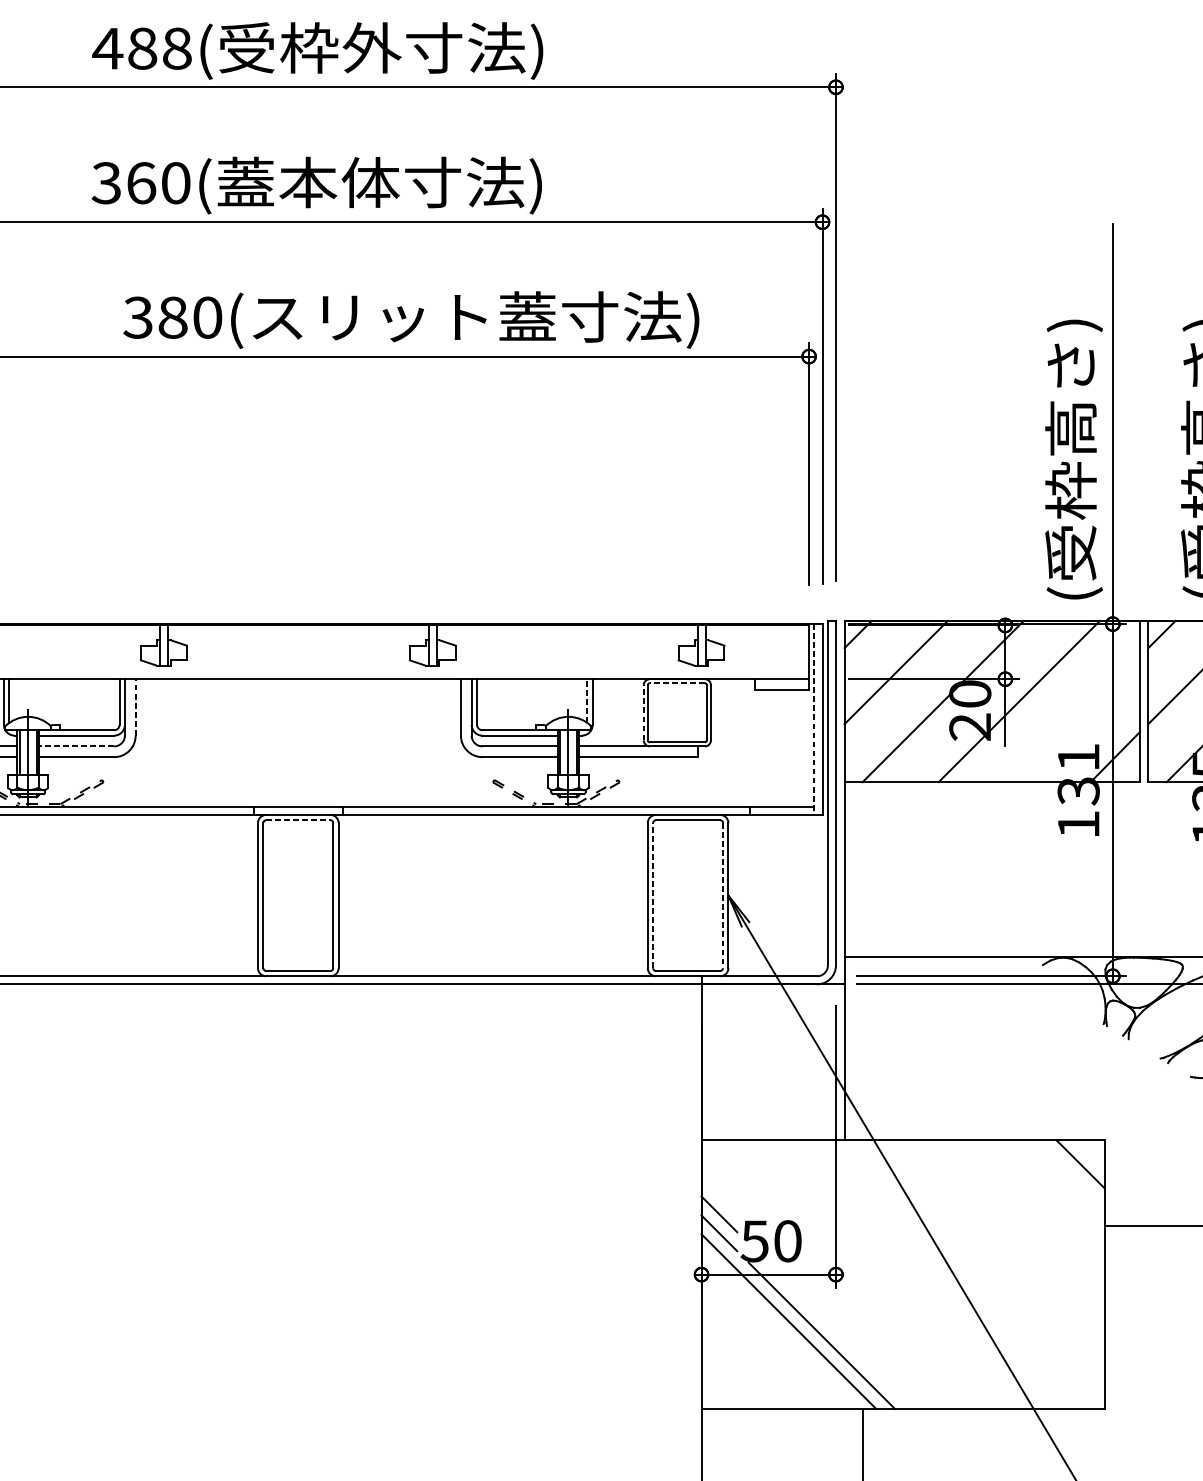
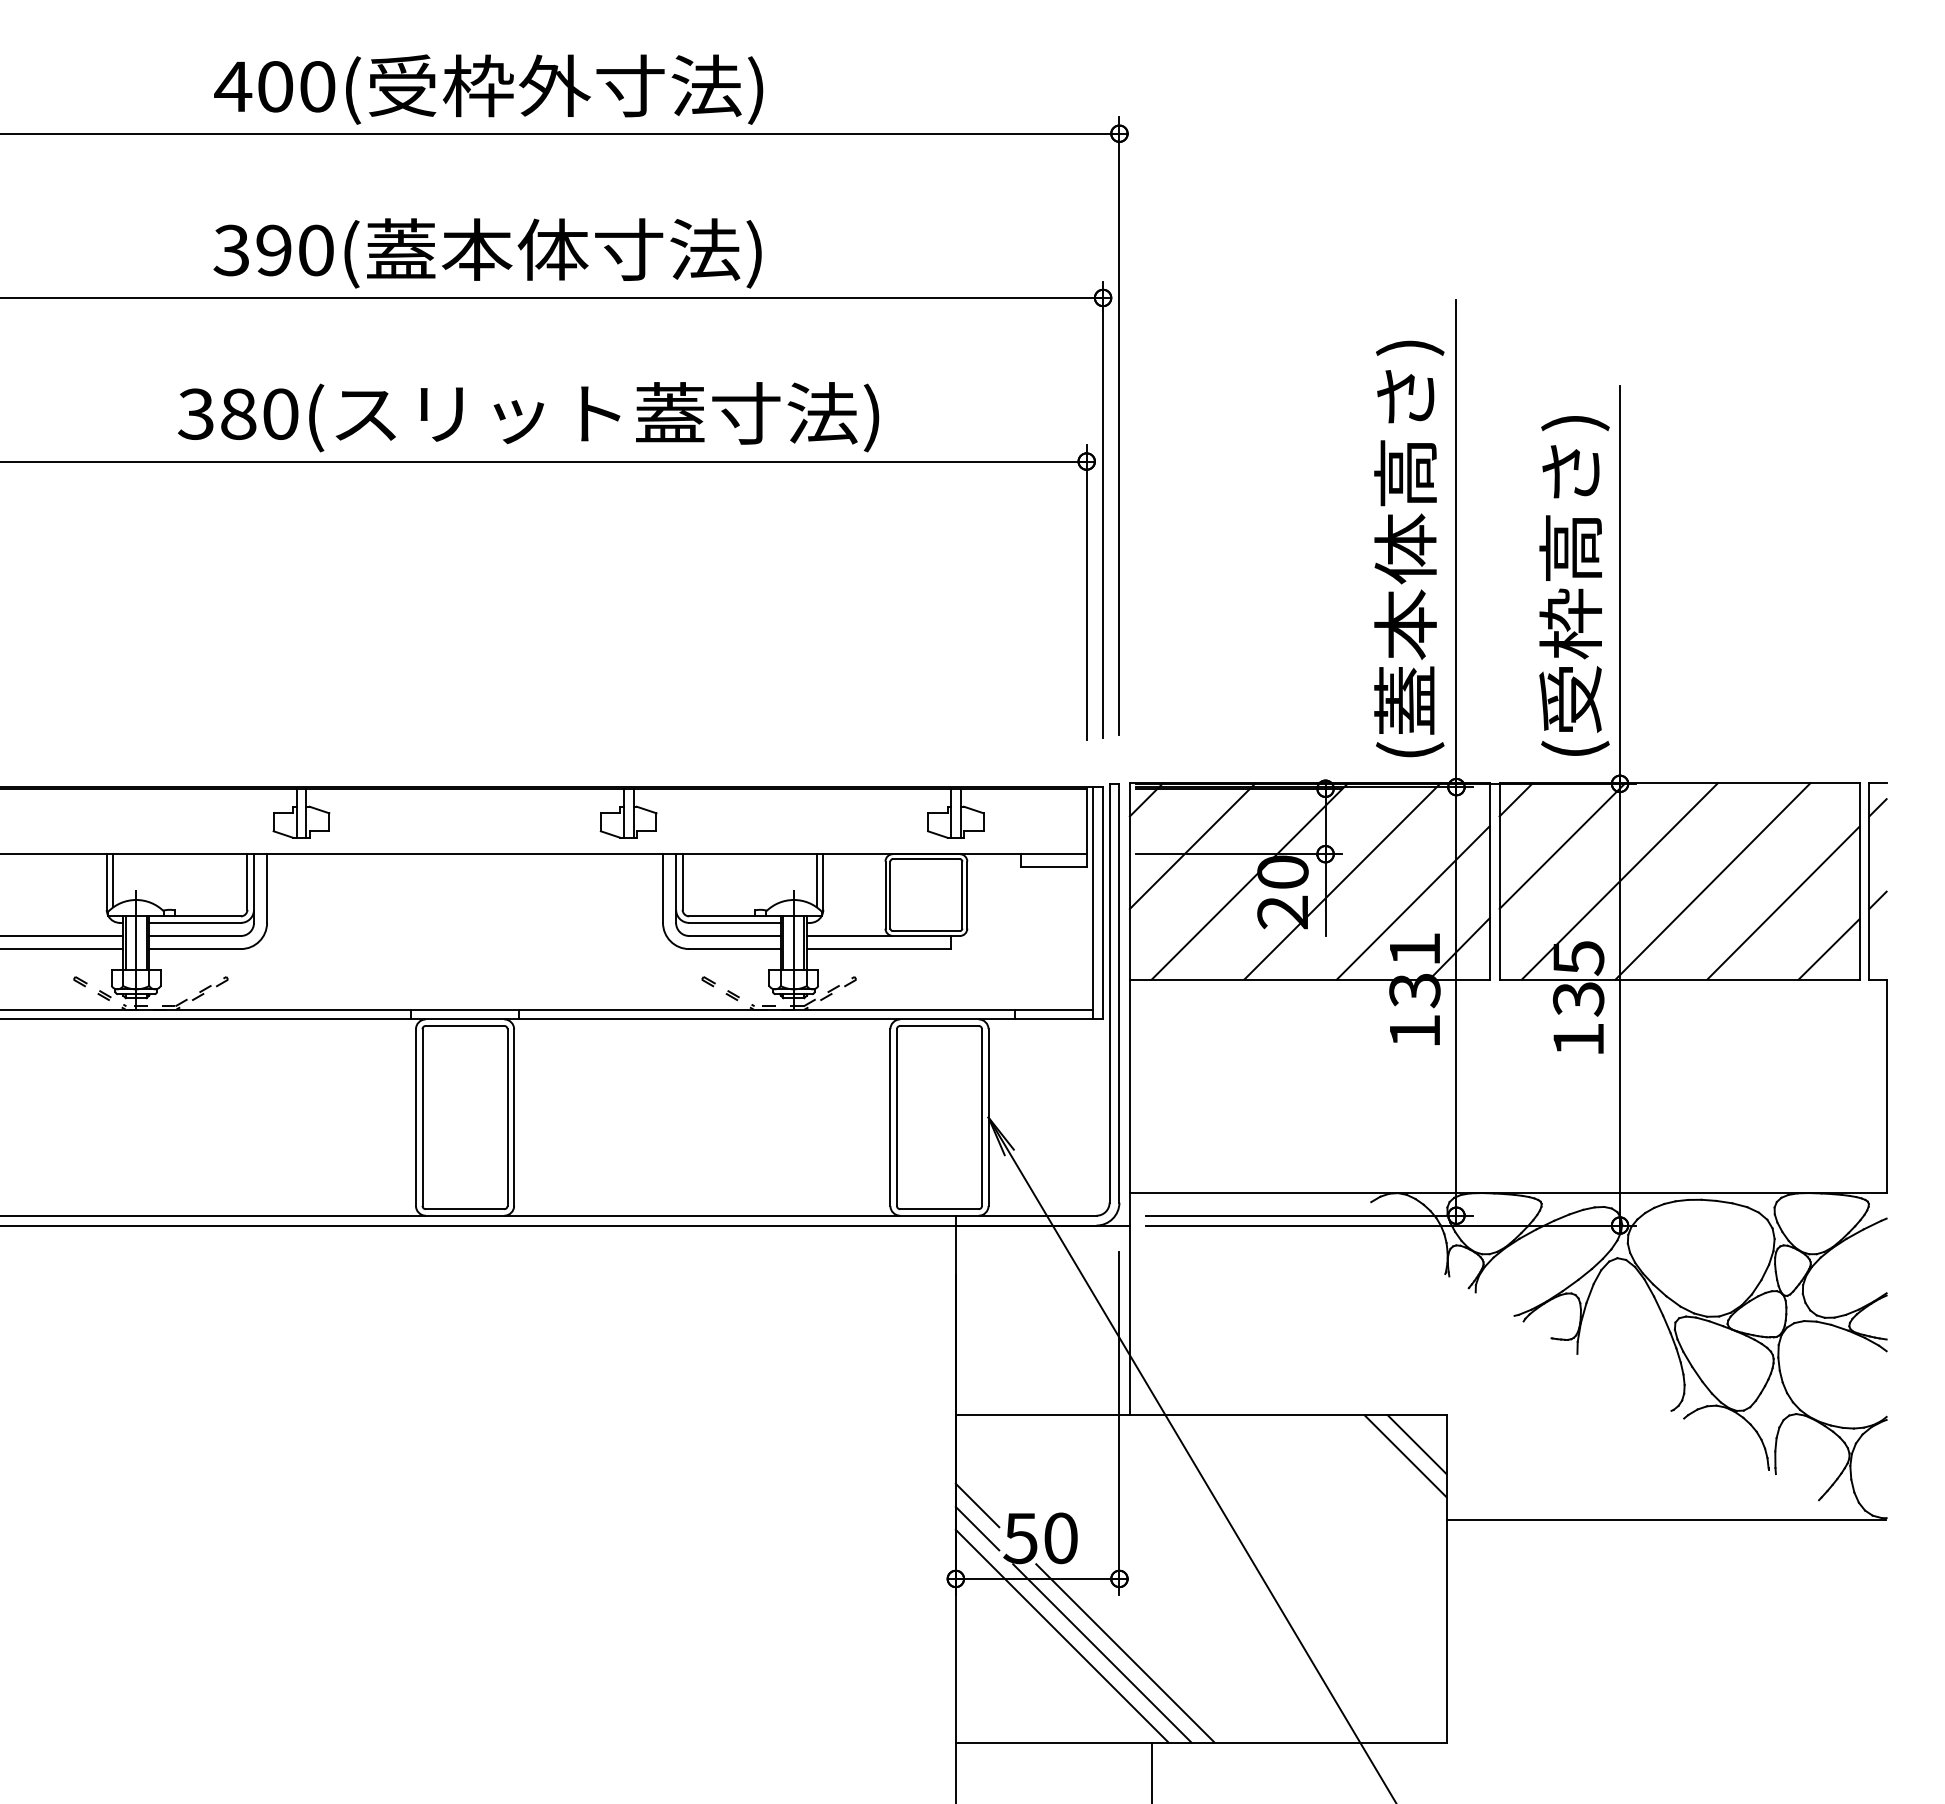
text: (159, 48) -> (296, 86), 488( -> 400(
text: (141, 183) -> (274, 250), 360( -> 390(
text: (411, 320) -> (528, 417), moved
text: (1074, 419) -> (1409, 537), (受枠高さ) -> (蓋本体高さ)
line: (677, 683) -> (926, 859), dashed -> solid
line: (587, 700) -> (816, 880), dashed -> solid
line: (136, 707) -> (267, 888), dashed -> solid
line: (643, 713) -> (885, 895), dashed -> solid
line: (1076, 718) -> (1412, 902), added
line: (814, 719) -> (1093, 903), dashed -> solid
line: (76, 746) -> (195, 935), dashed -> solid
line: (298, 819) -> (465, 1025), dashed -> solid
line: (652, 895) -> (896, 1117), dashed -> solid
line: (723, 896) -> (982, 1118), dashed -> solid
line: (1070, 1174) -> (1405, 1456), added
line: (840, 1335) -> (1125, 1653), added

